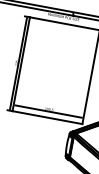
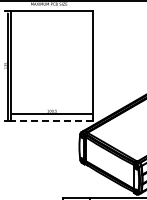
line: (47, 117) -> (51, 120), solid -> dashed

